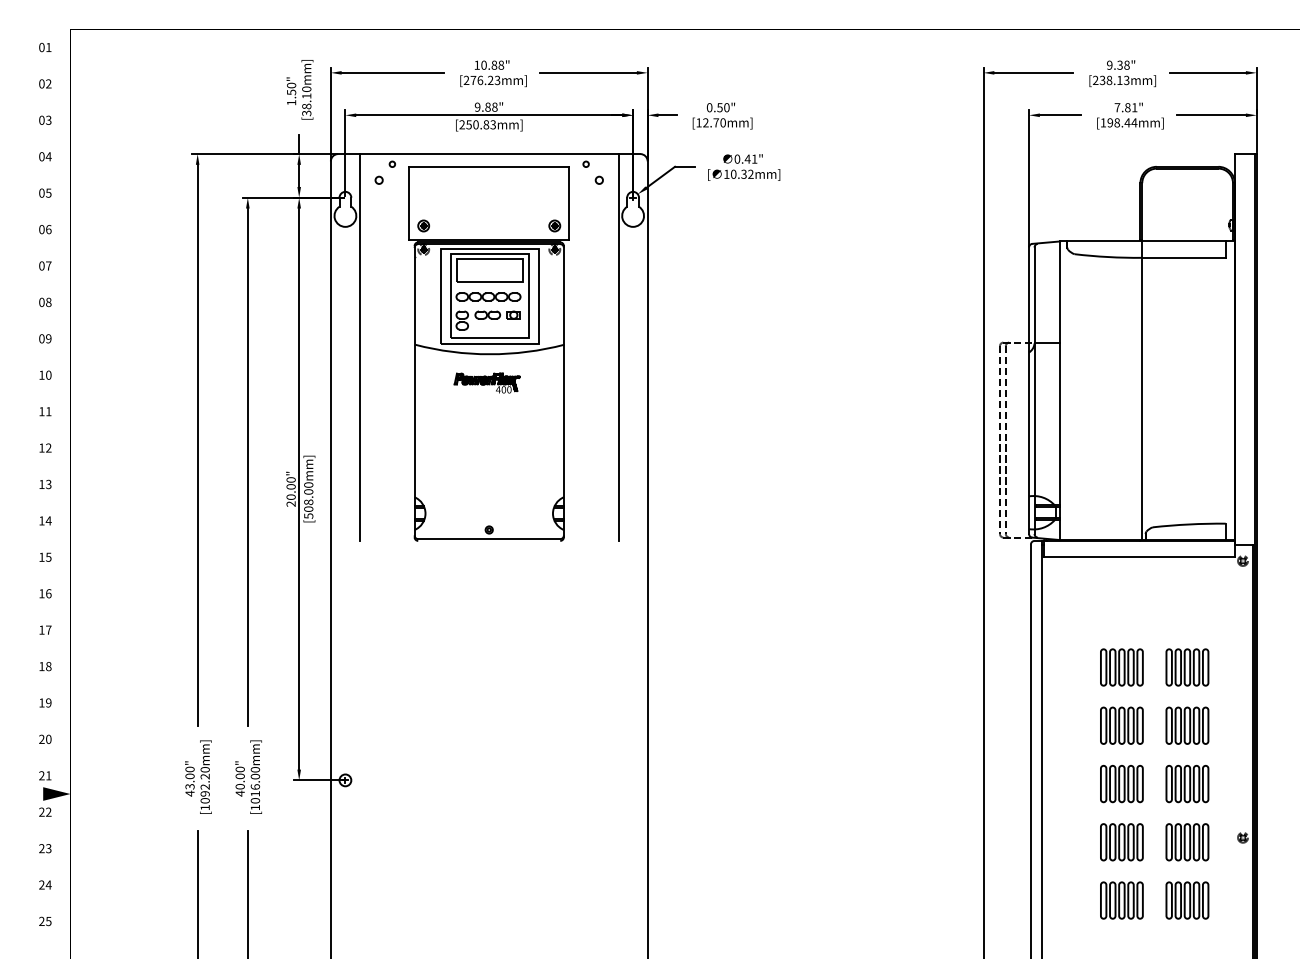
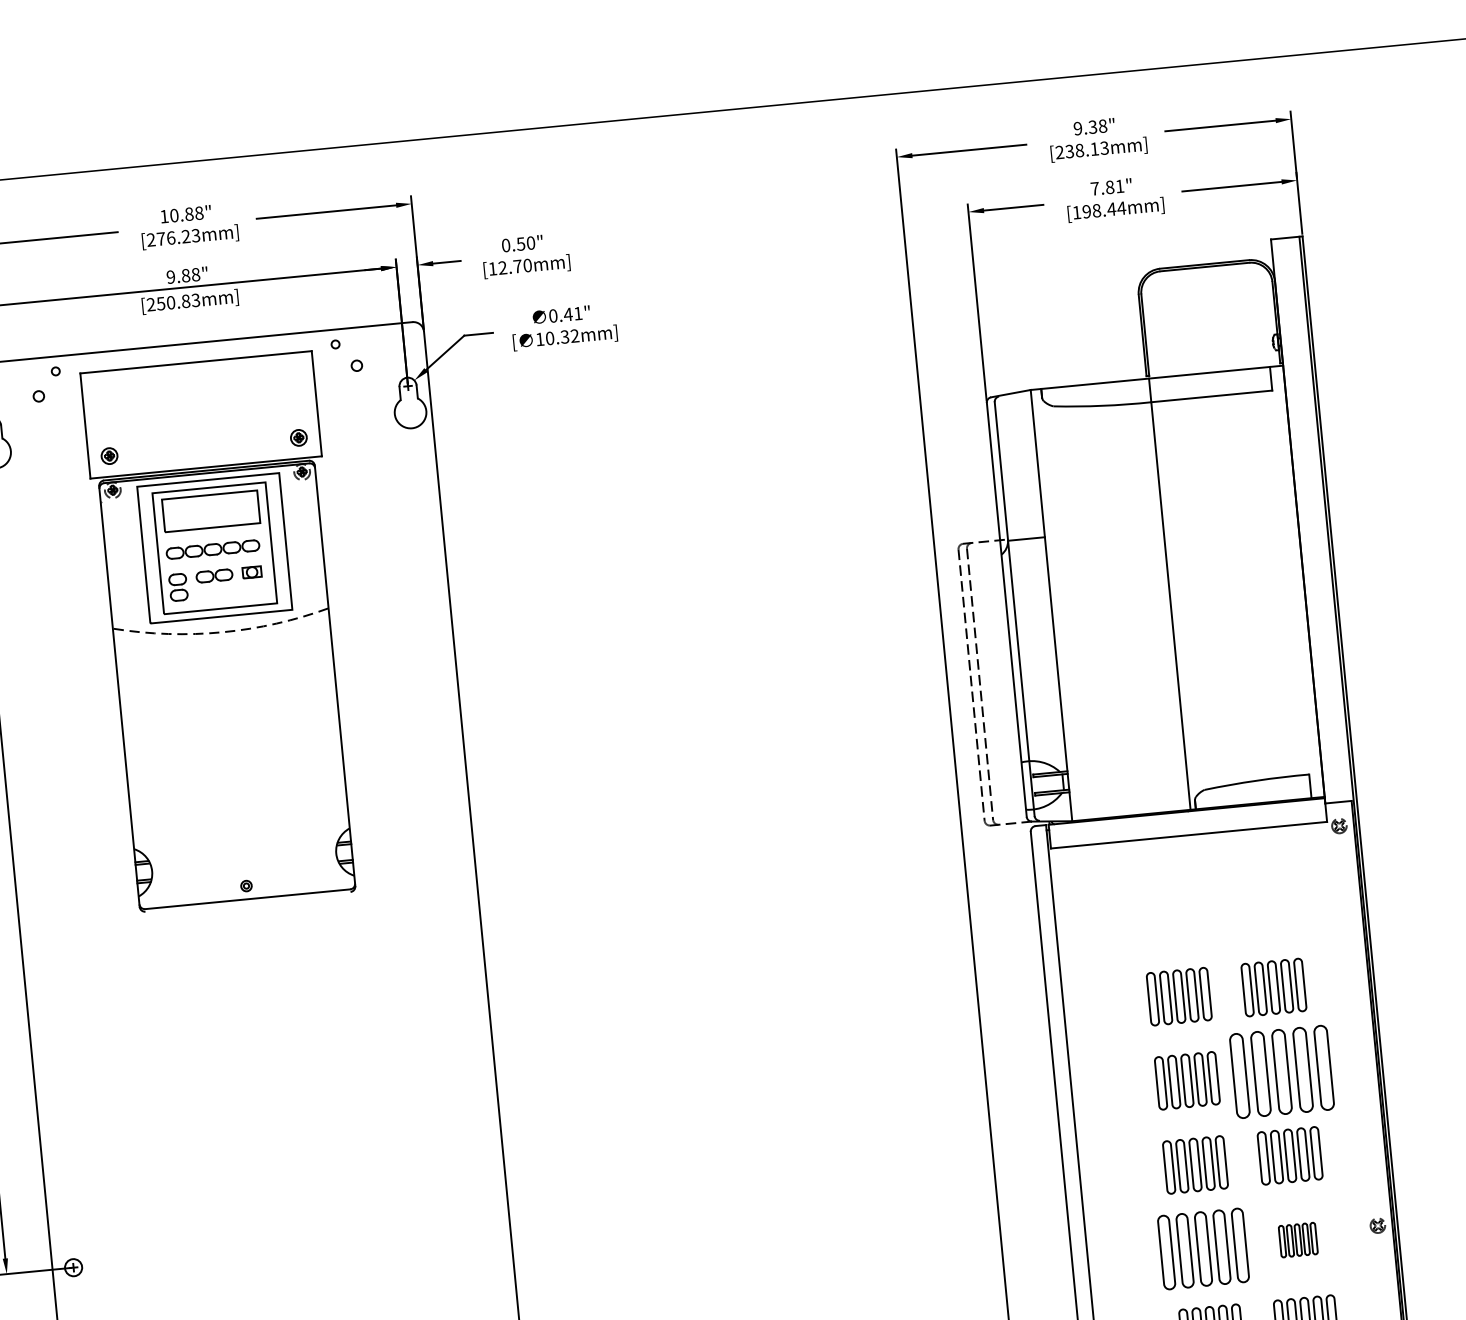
line: (360, 347) -> (35, 640), removed
line: (618, 347) -> (407, 604), removed
arc: (489, 354) -> (222, 632), solid -> dashed
part: (486, 382) -> (222, 673), removed
part: (1187, 725) -> (1282, 1071), size x1.6
part: (1121, 842) -> (1203, 1249), size x1.4
part: (1187, 842) -> (1298, 1240), size x0.6

